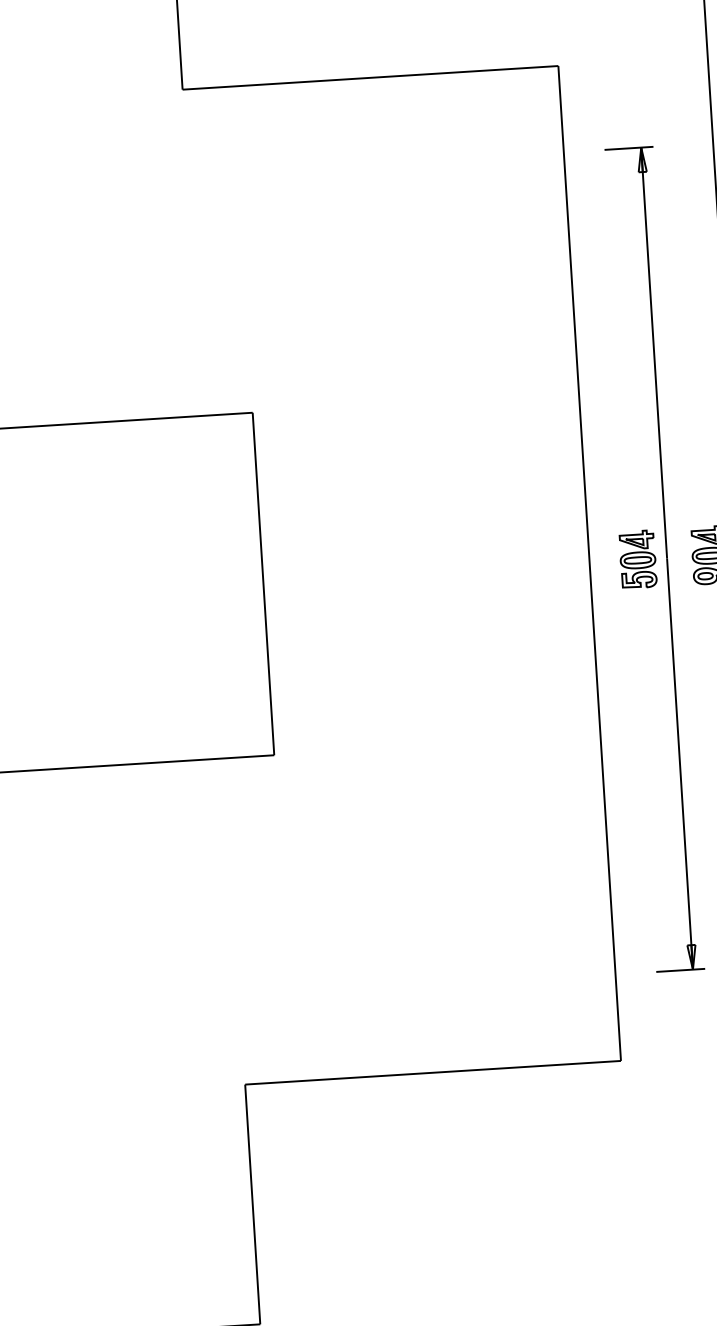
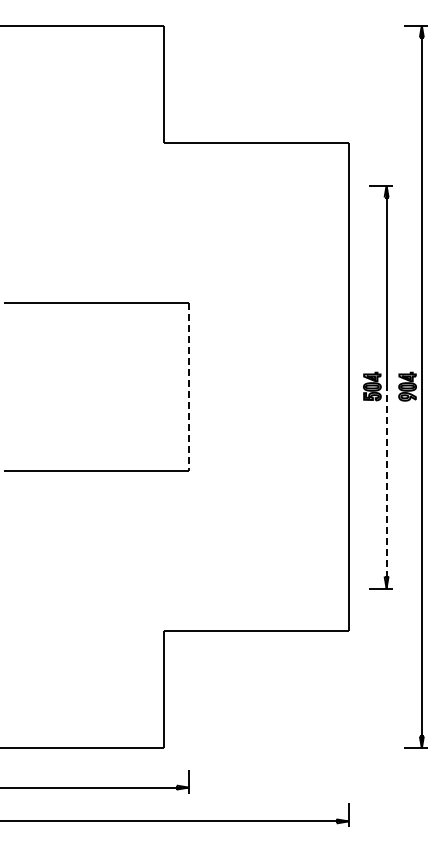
line: (263, 585) -> (188, 387), solid -> dashed
line: (679, 763) -> (386, 487), solid -> dashed

